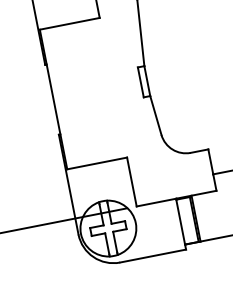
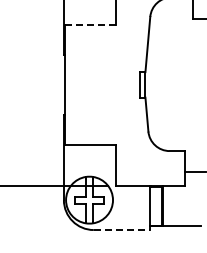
line: (69, 24) -> (90, 25), solid -> dashed
line: (153, 256) -> (122, 230), solid -> dashed

